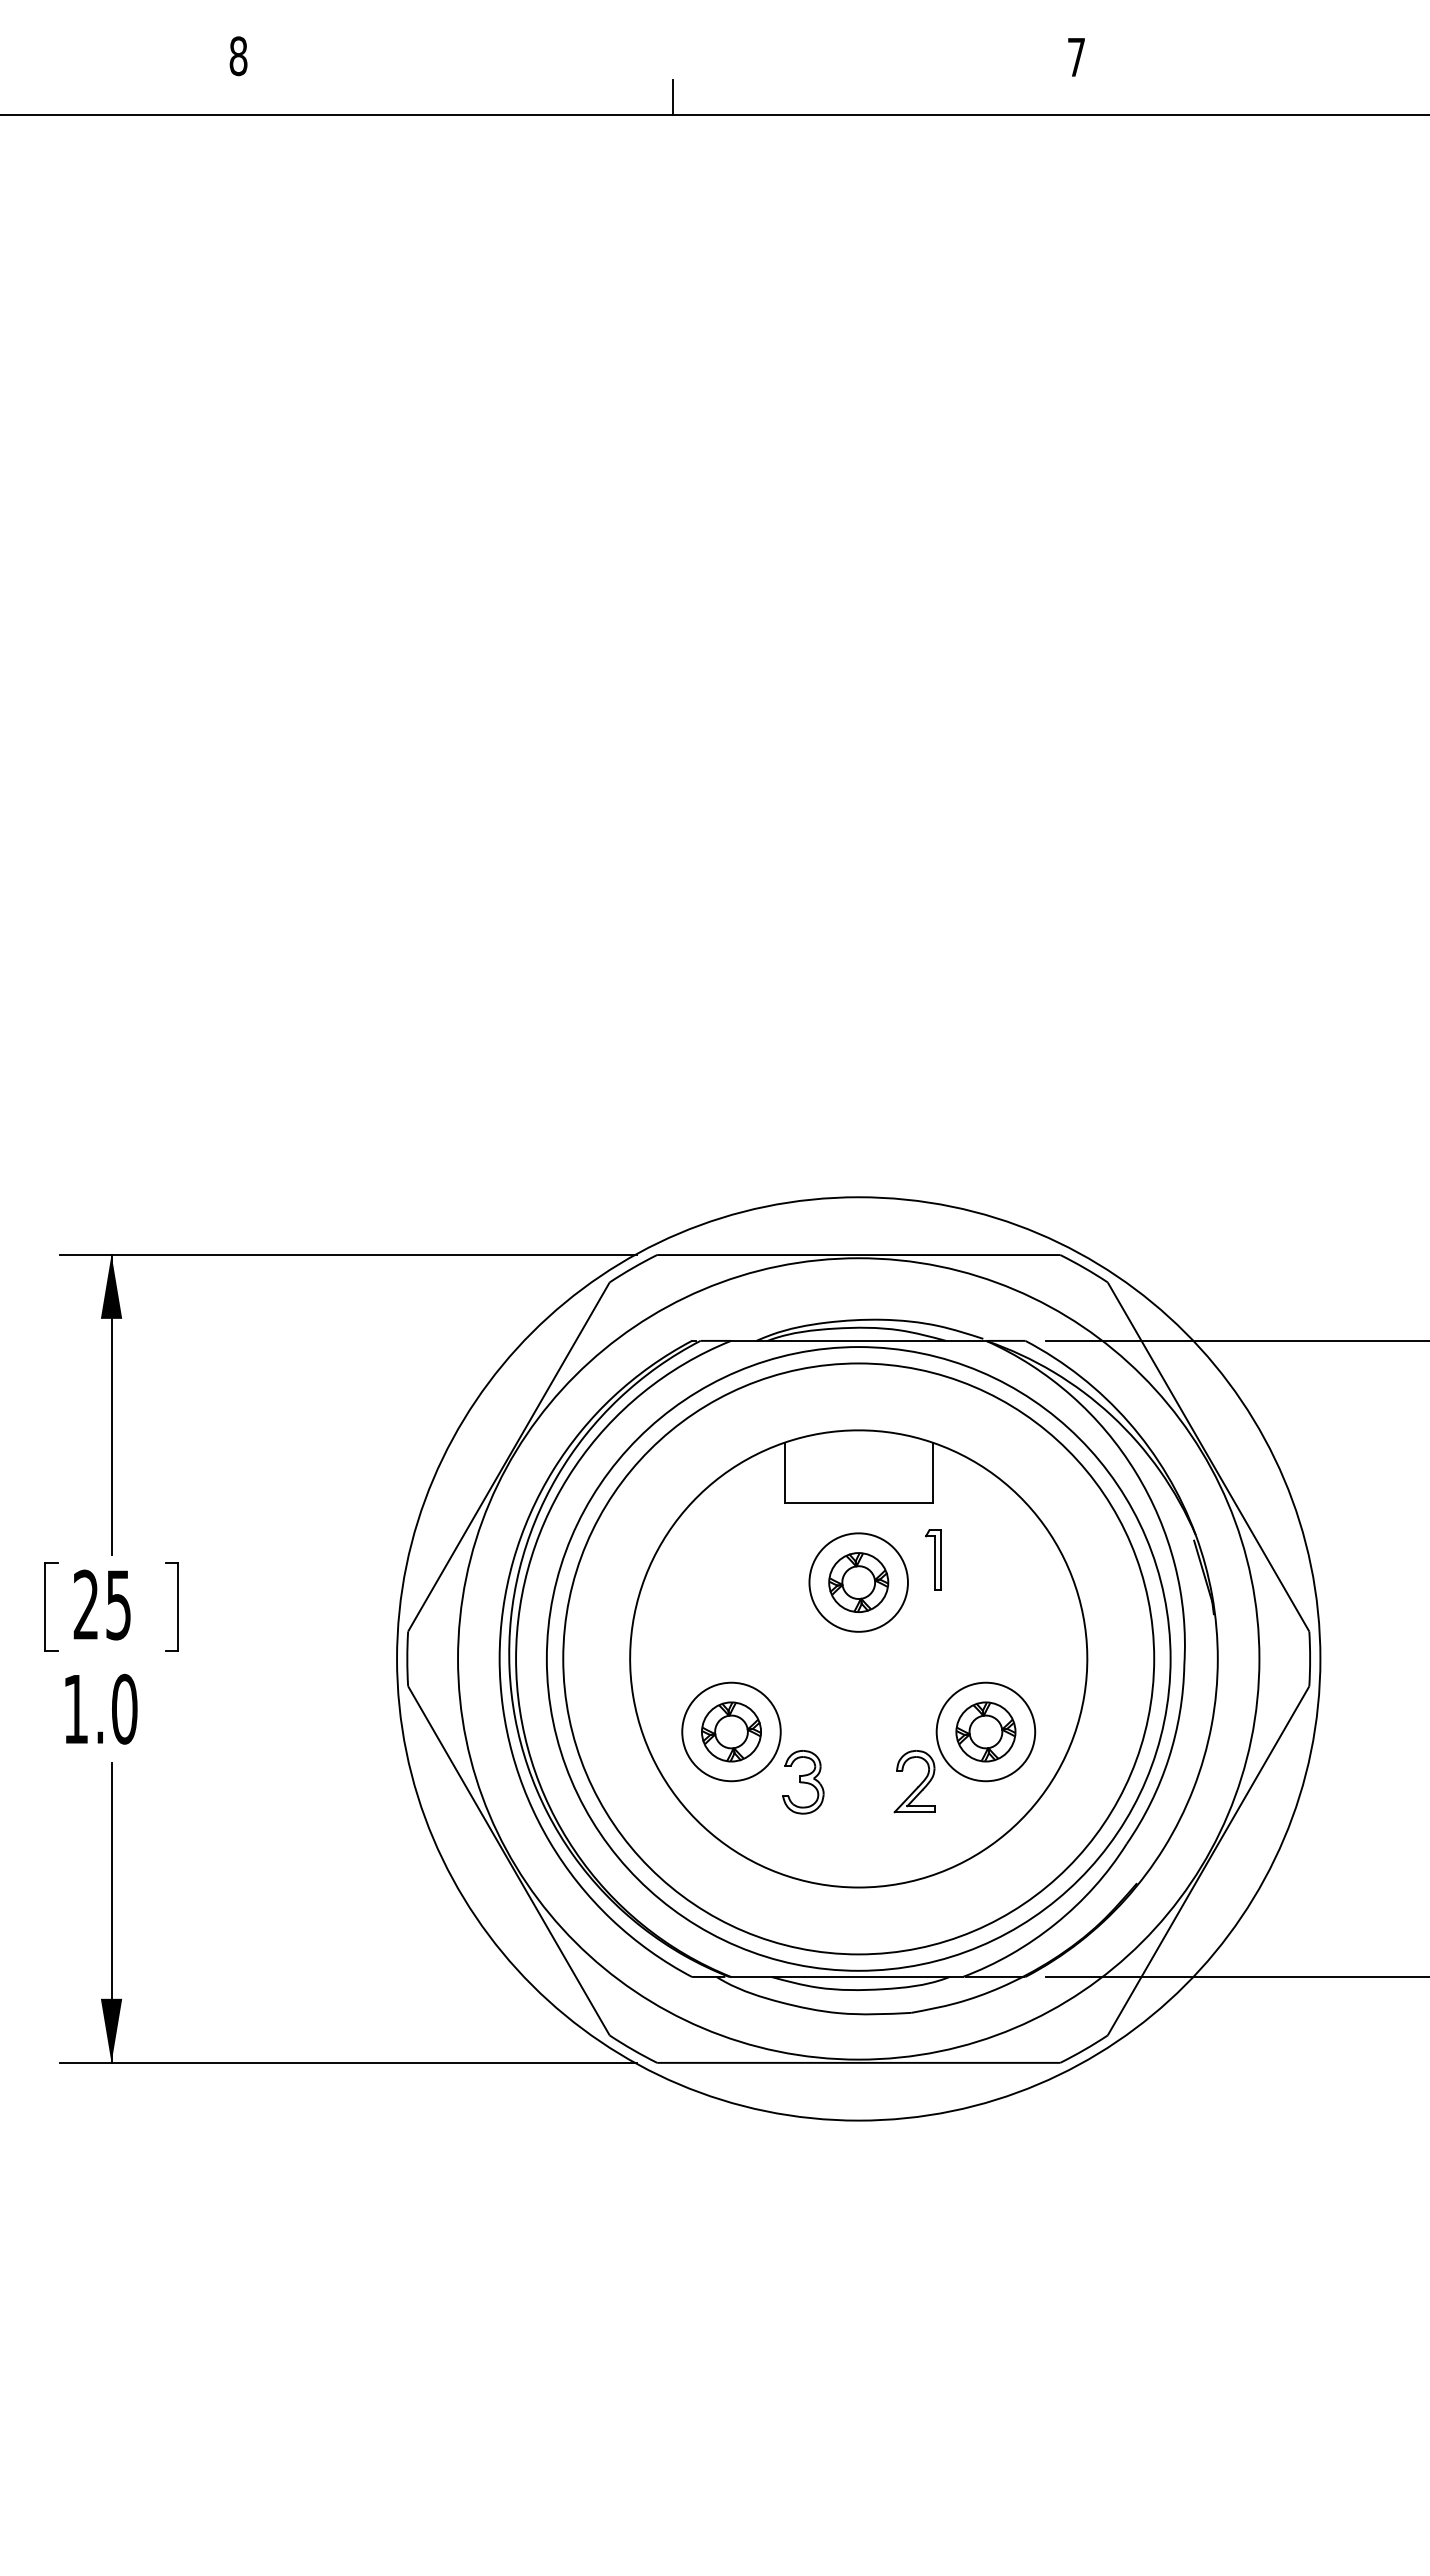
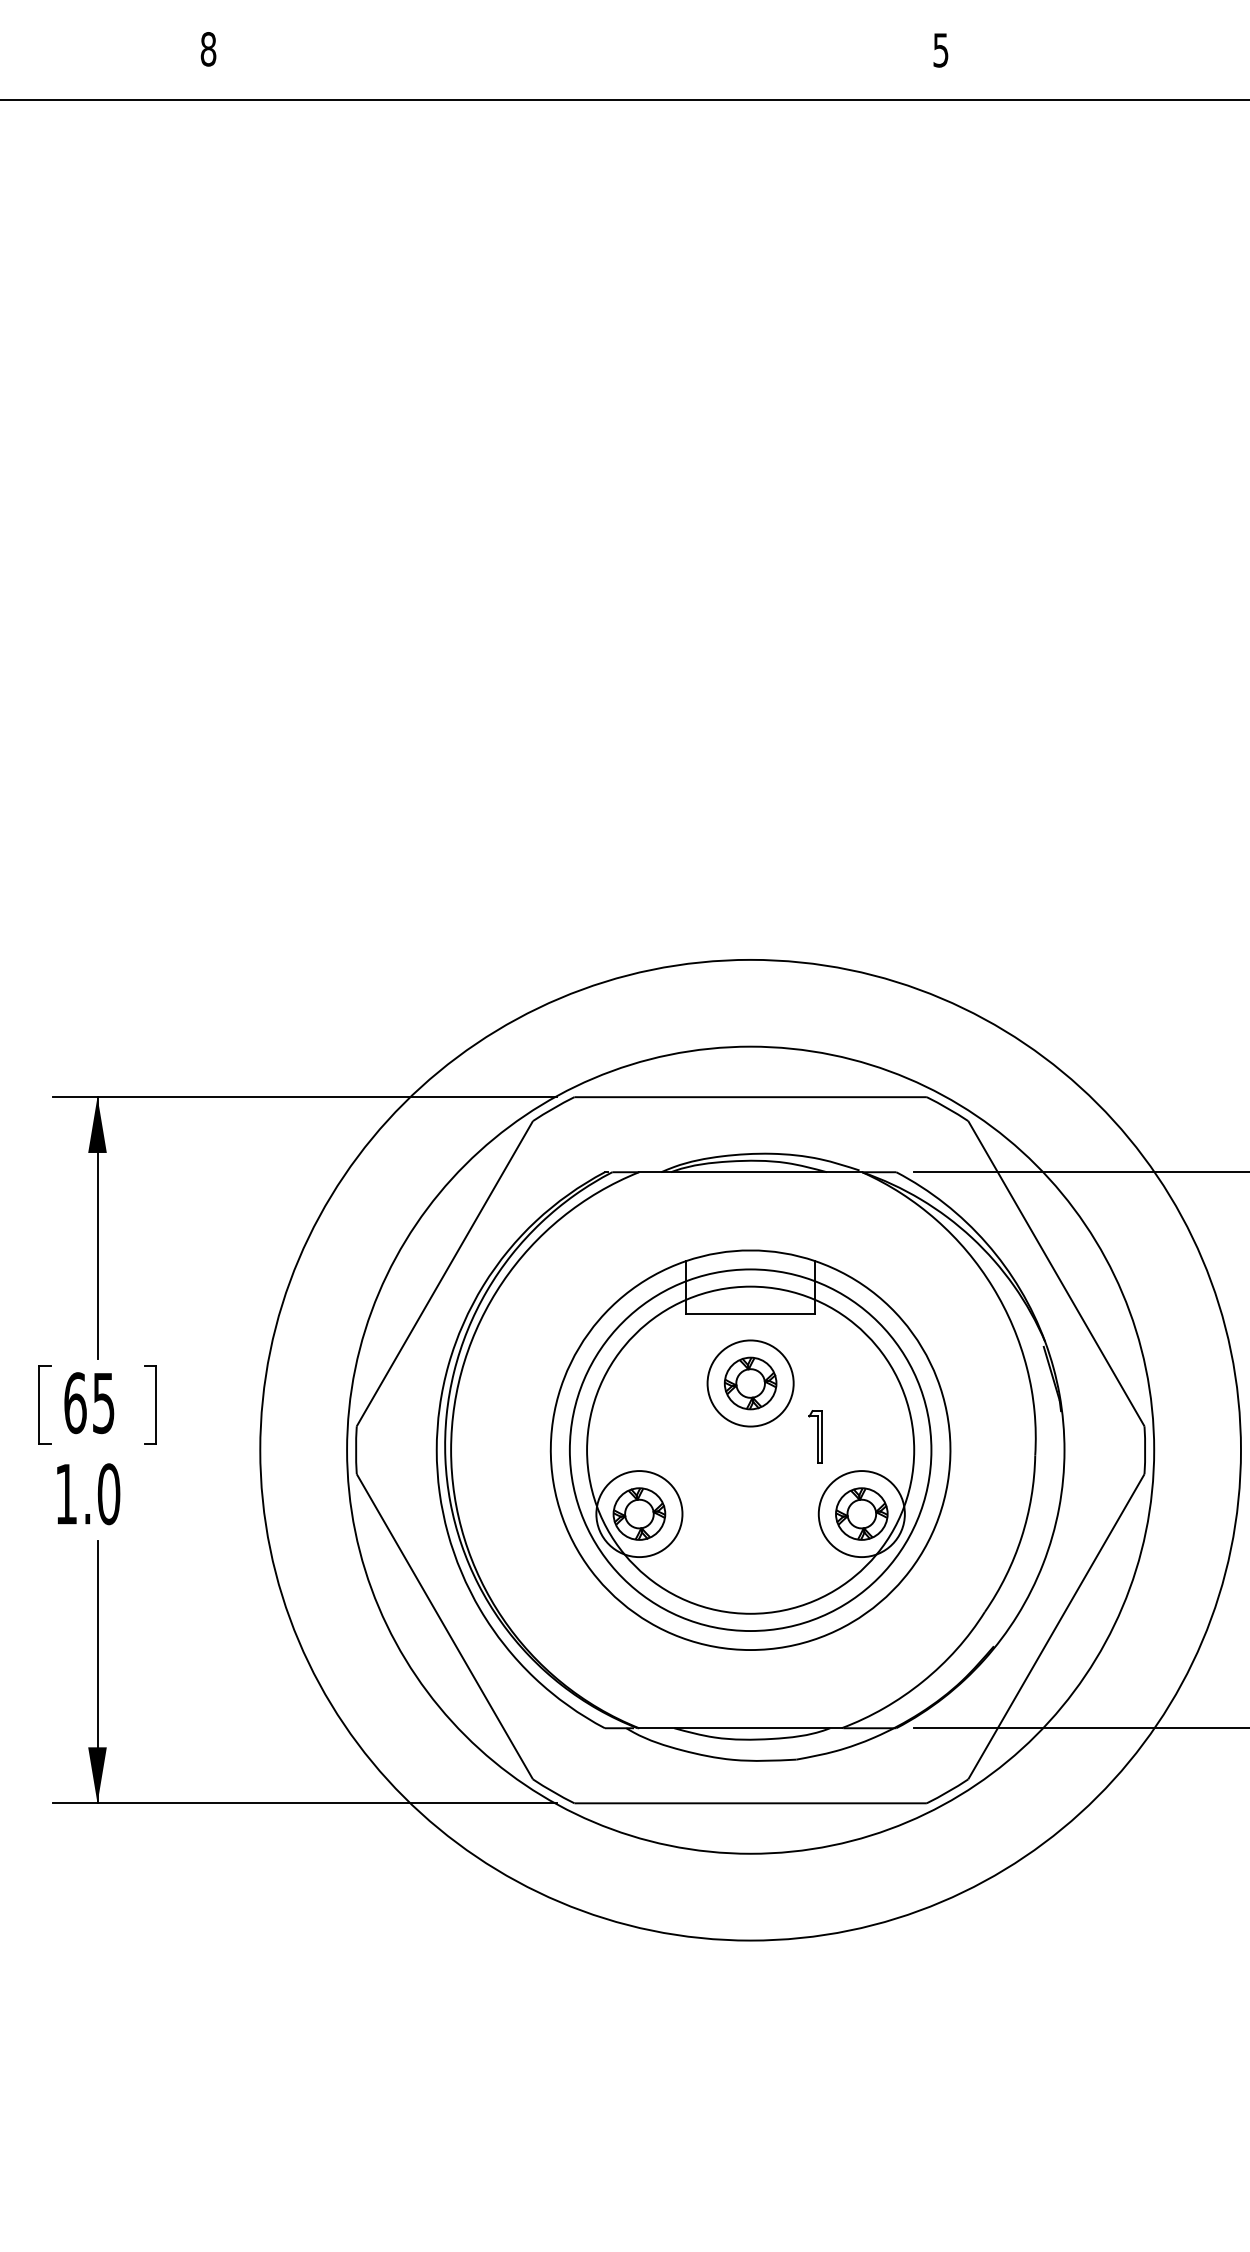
text: (1076, 57) -> (940, 50), 7 -> 5
line: (672, 96) -> (587, 84), removed
part: (933, 1559) -> (815, 1436), moved
text: (86, 1604) -> (75, 1402), 25 -> 65
circle: (858, 1658) -> (750, 1449), size x0.6
circle: (858, 1658) -> (750, 1449), size x0.7
circle: (858, 1658) -> (750, 1449), size x1.4
part: (914, 1781) -> (799, 1557), removed
part: (803, 1782) -> (702, 1558), removed

